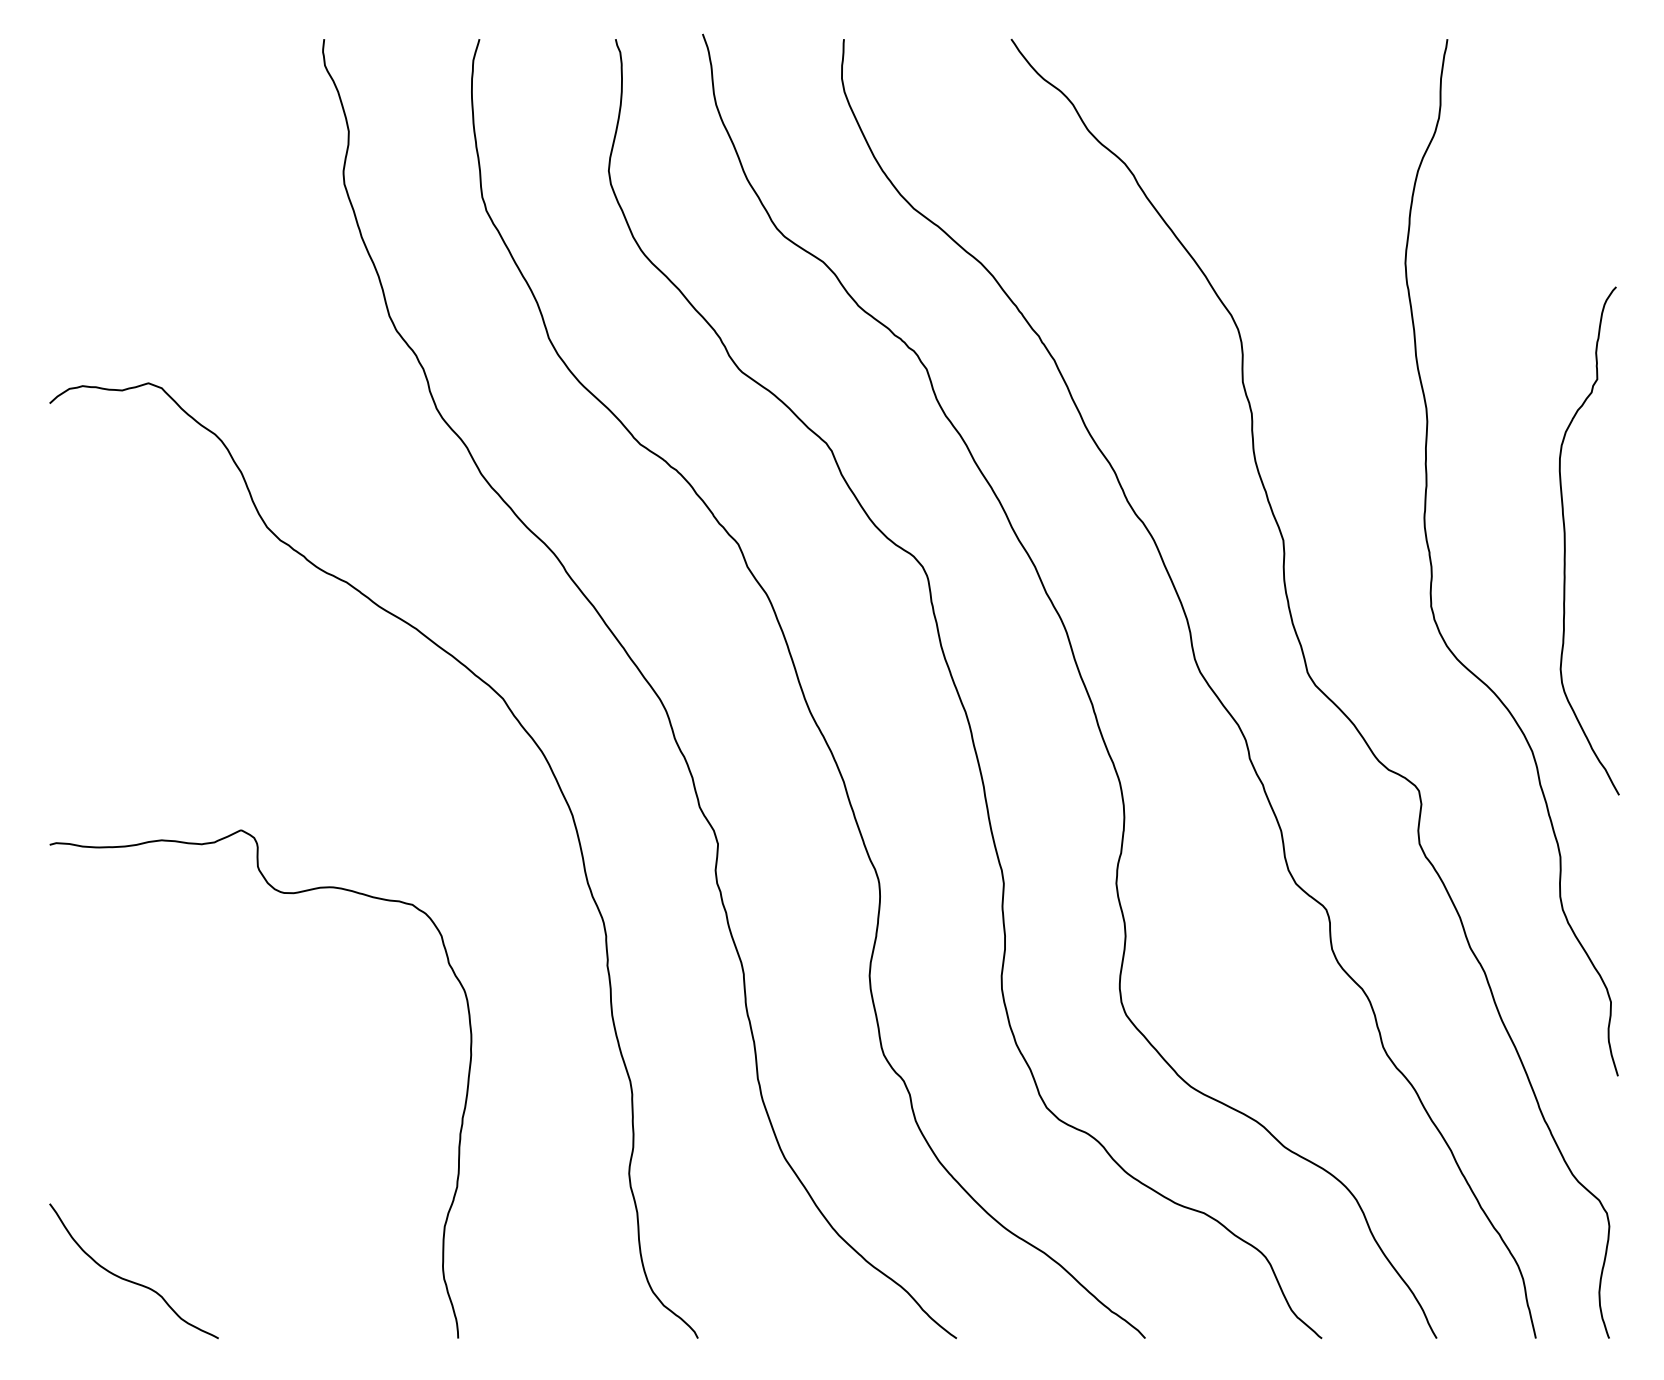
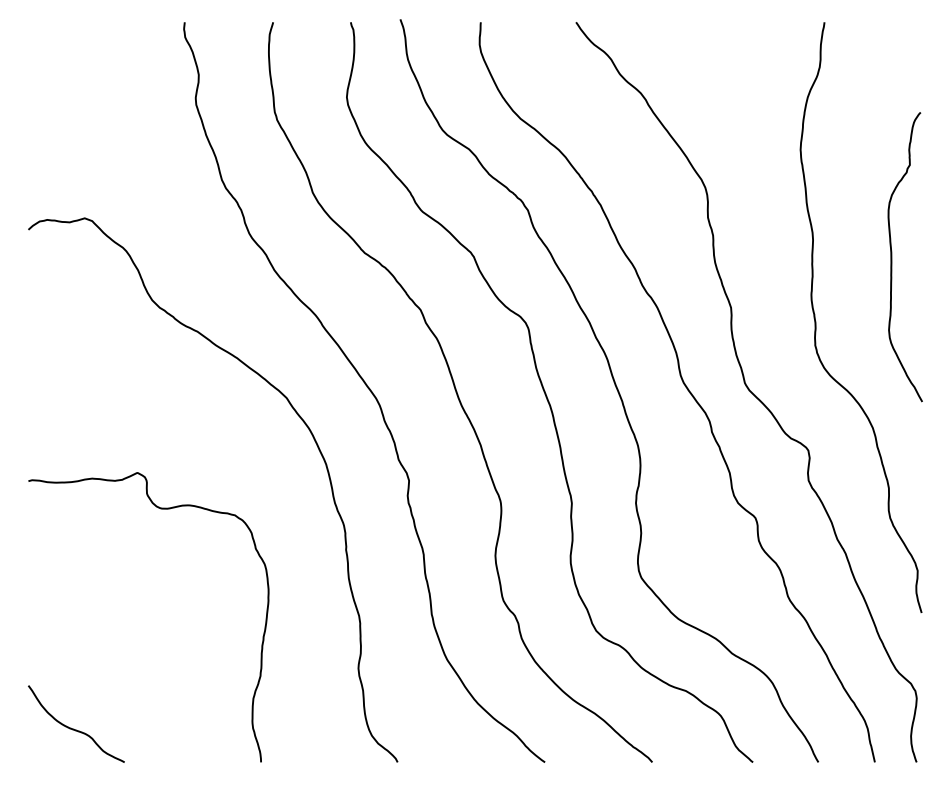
curve: (1566, 541) -> (892, 257), moved

